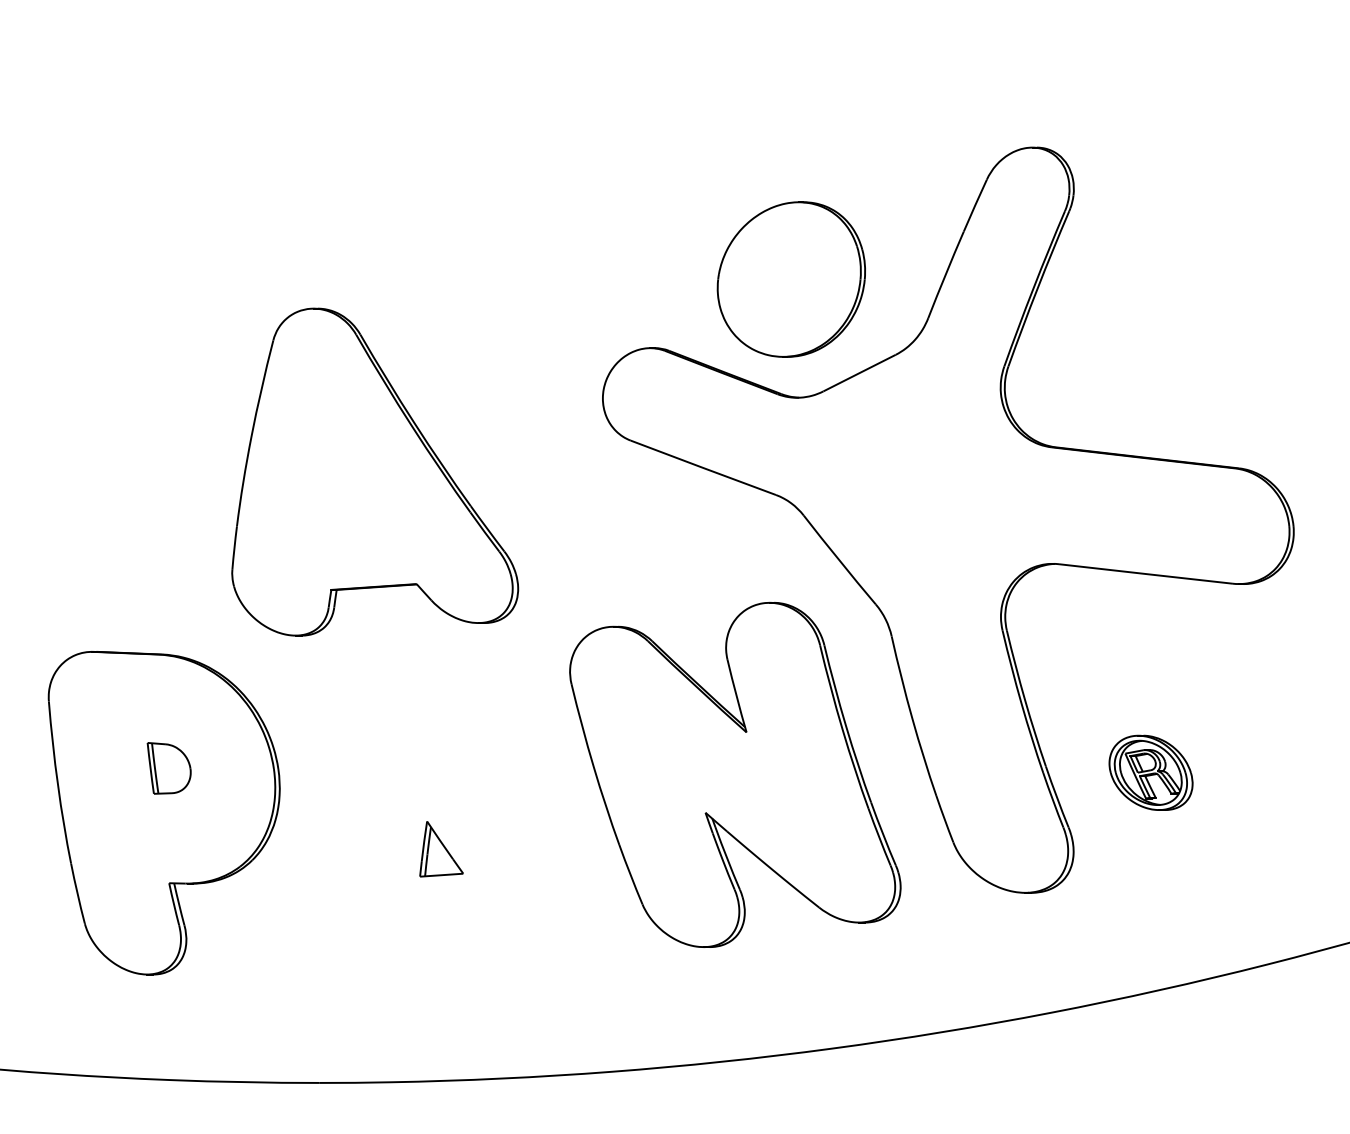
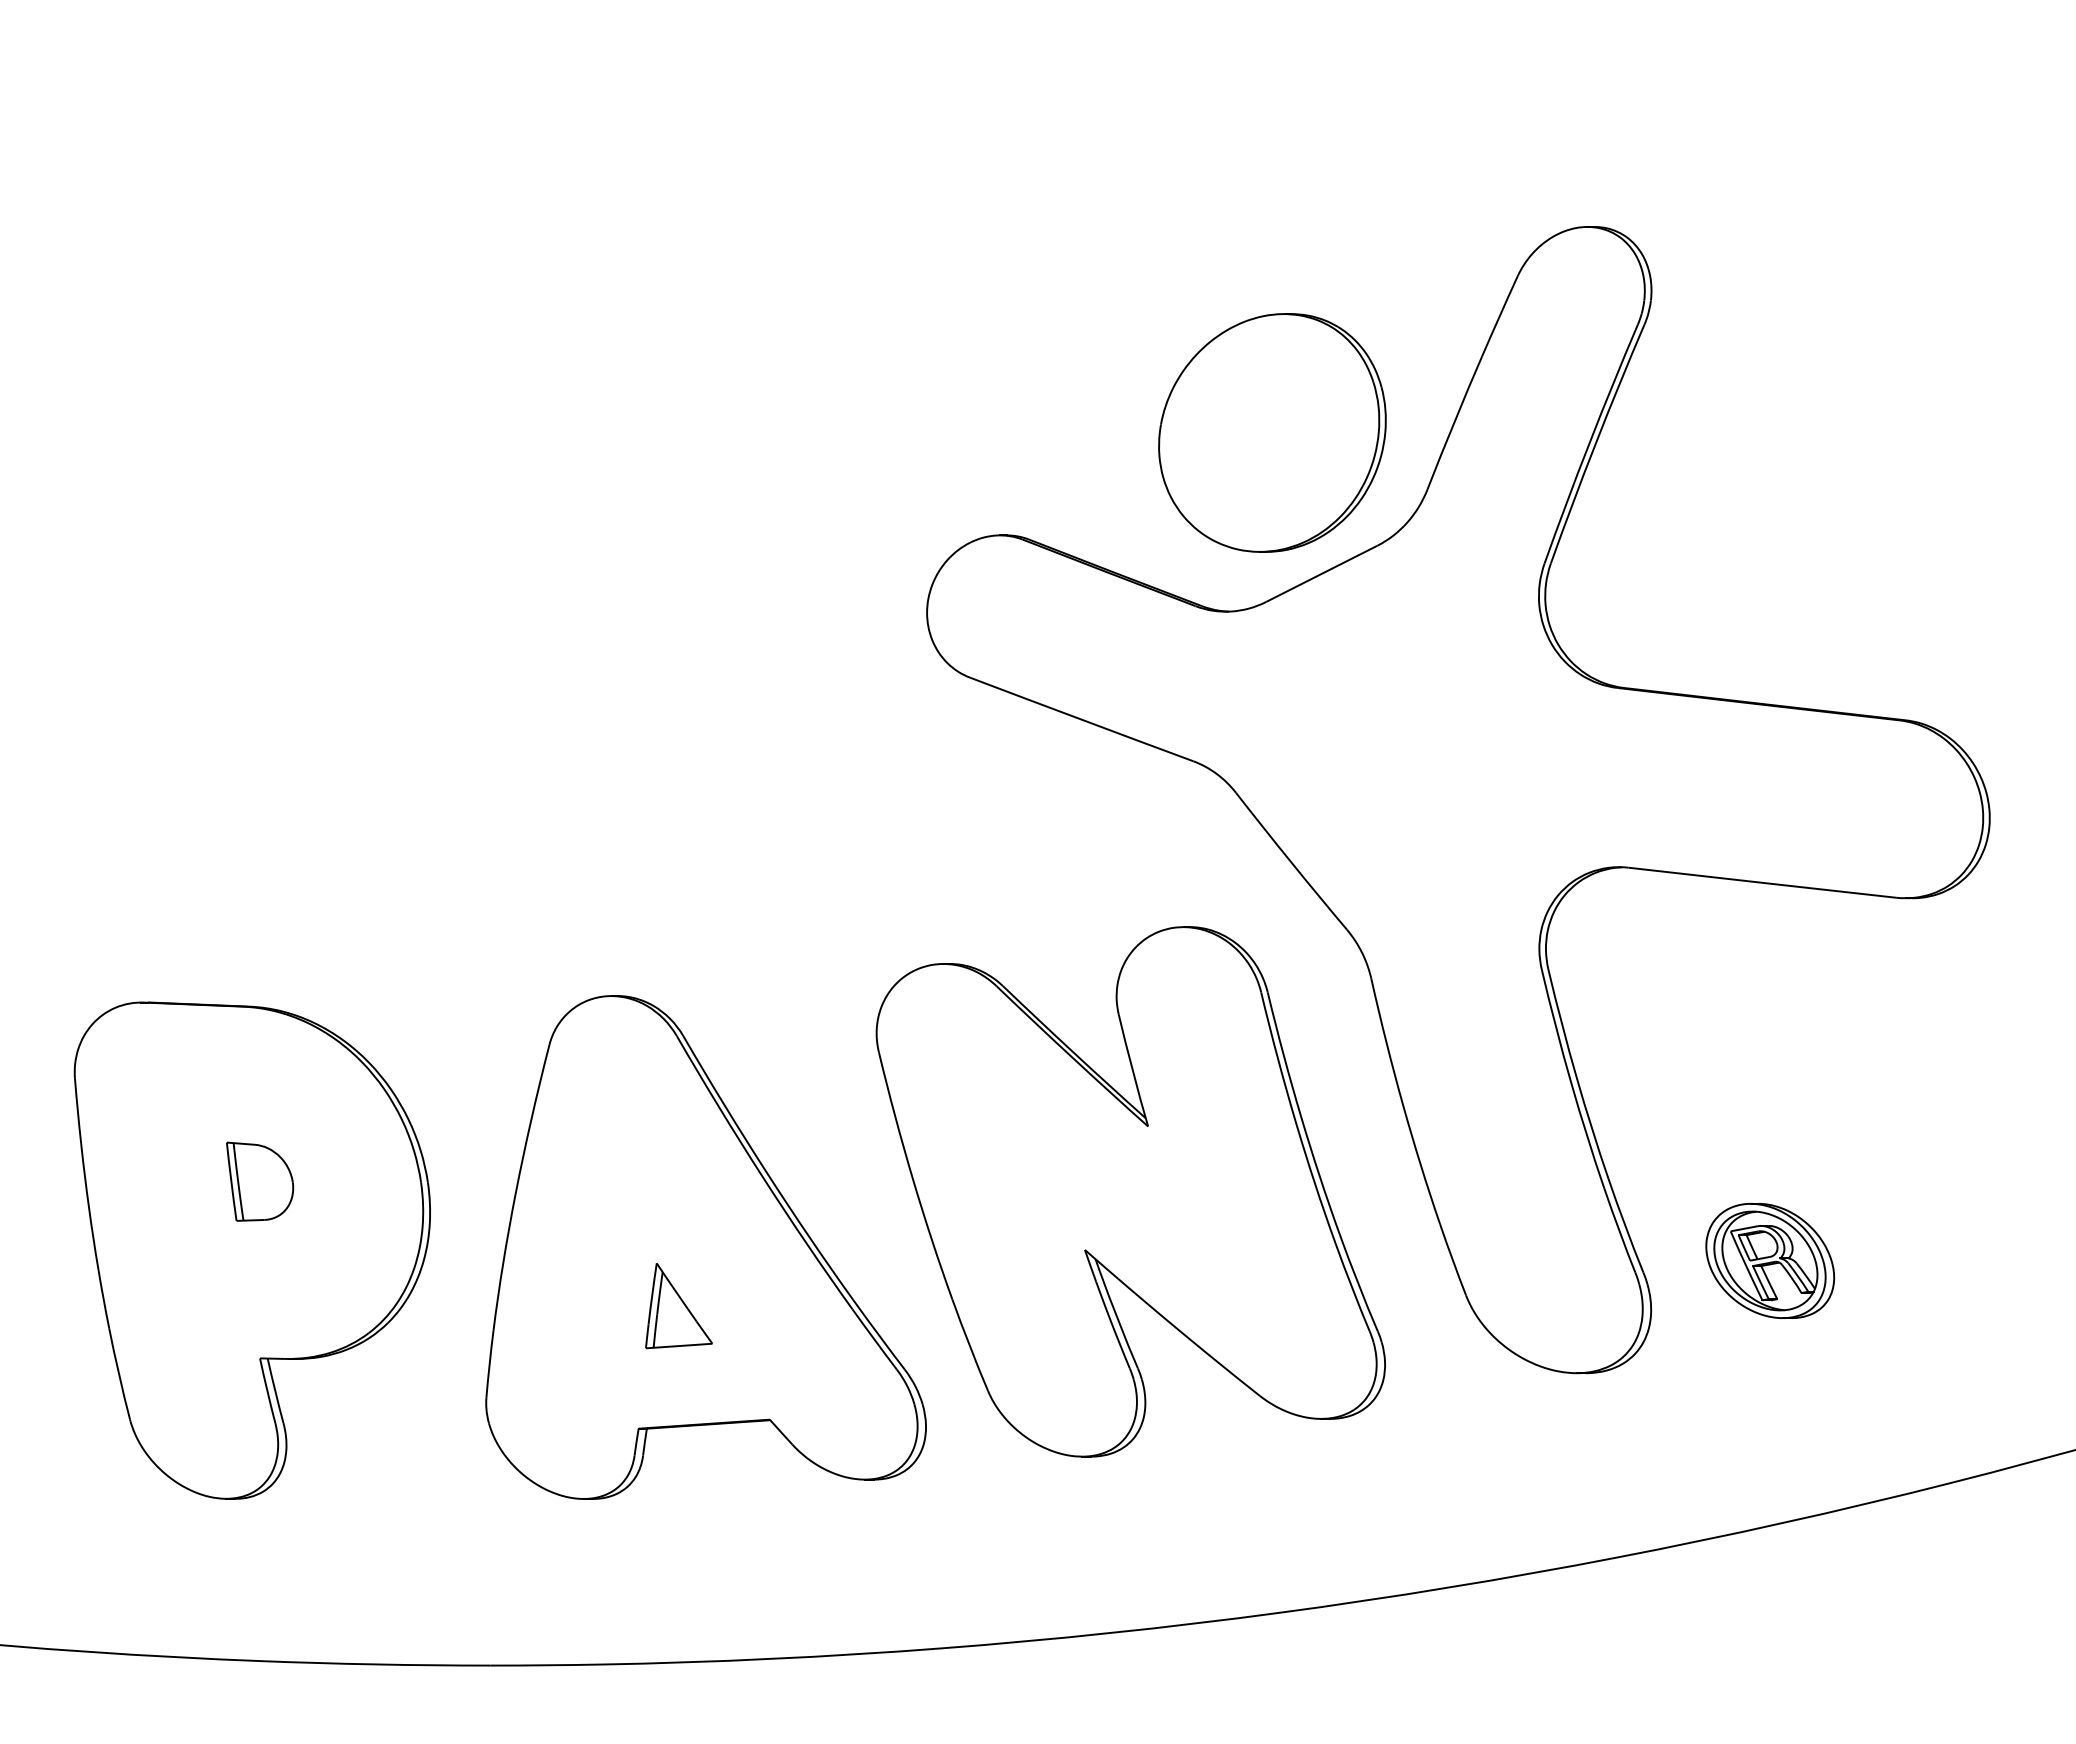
part: (790, 279) -> (1271, 432), moved
part: (375, 471) -> (706, 1246), moved
part: (1150, 772) -> (1769, 1260), moved

